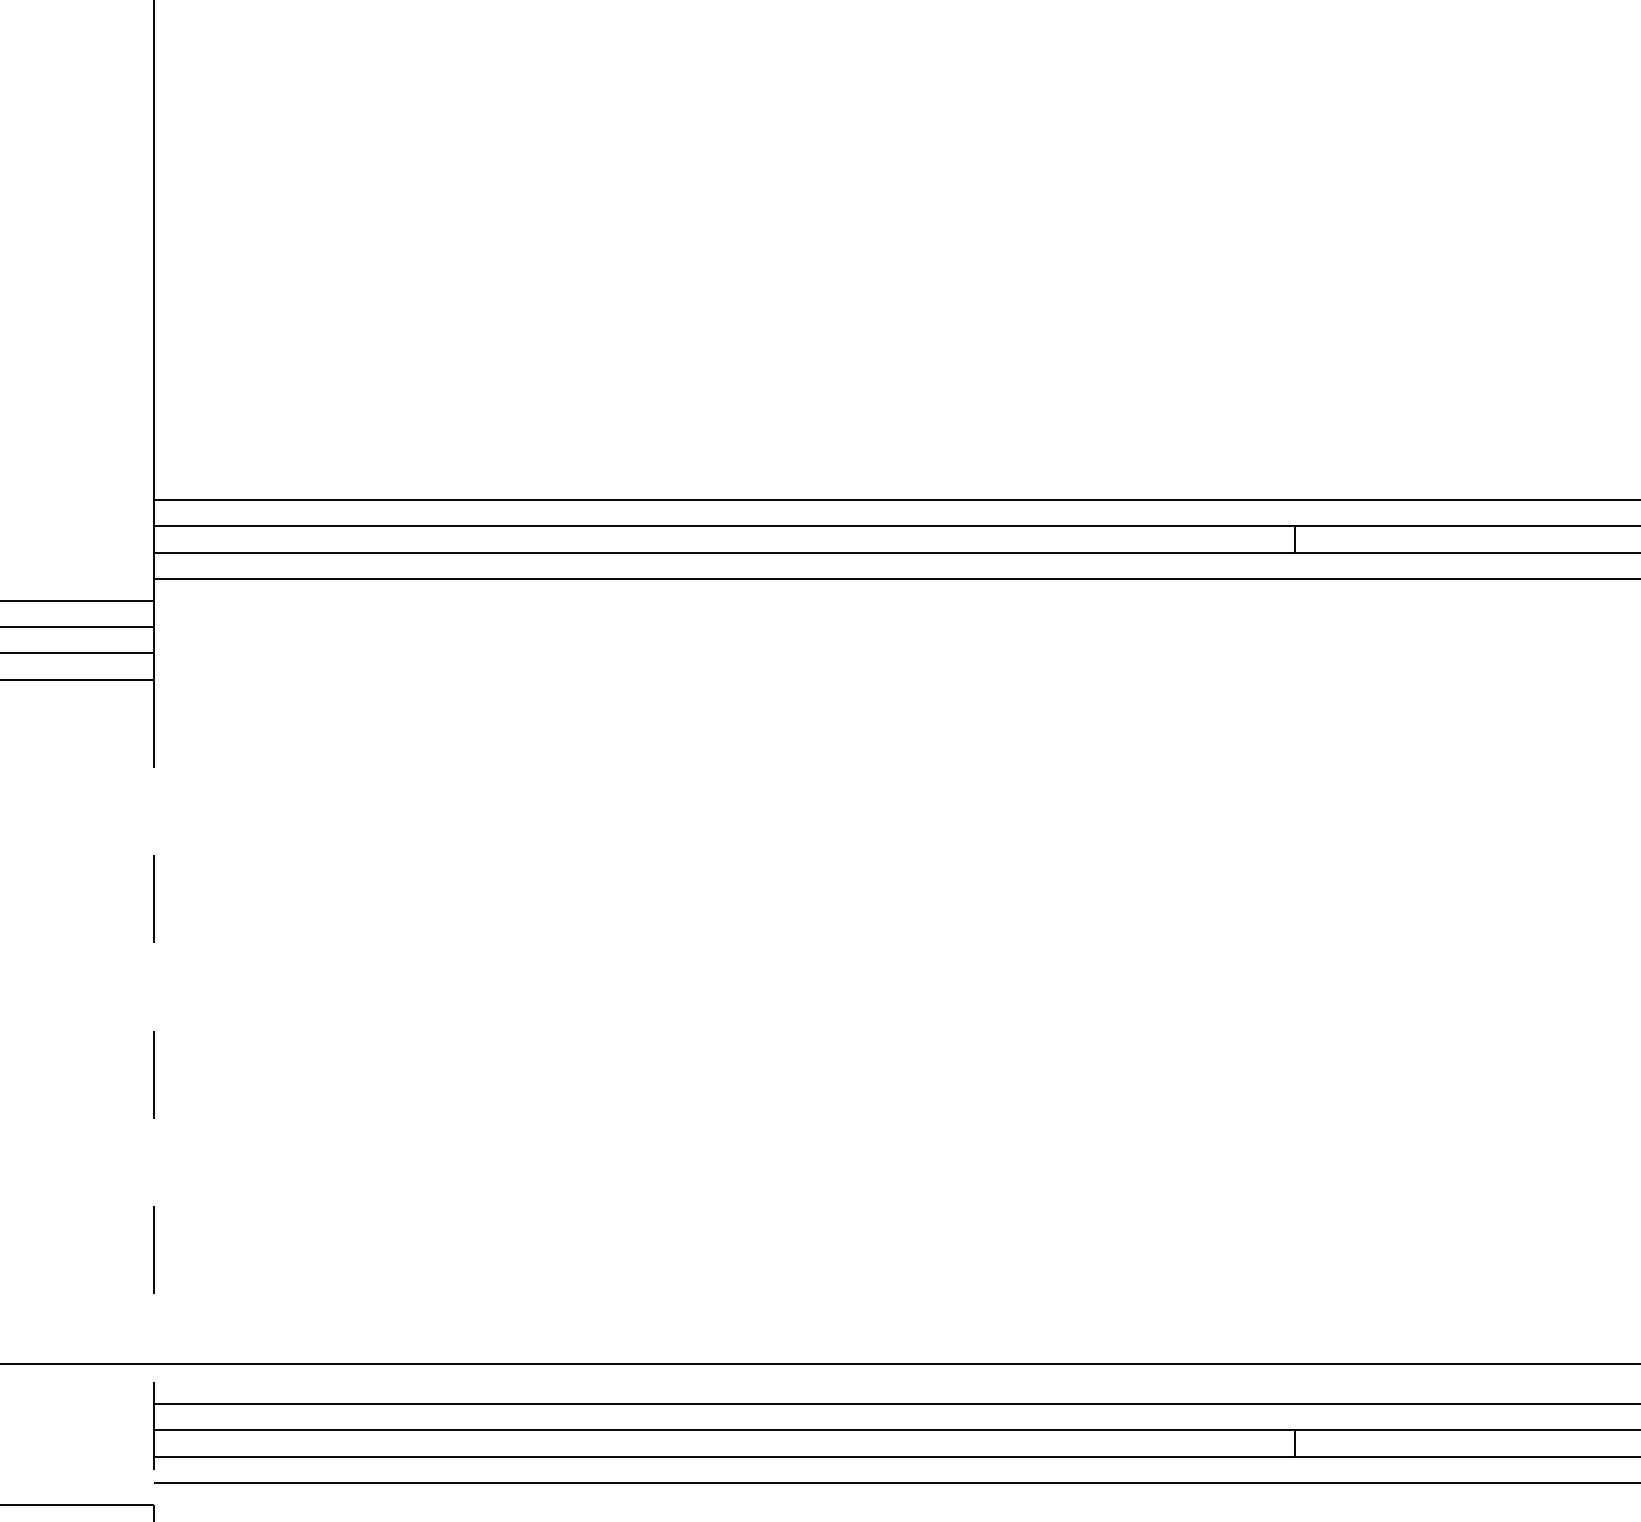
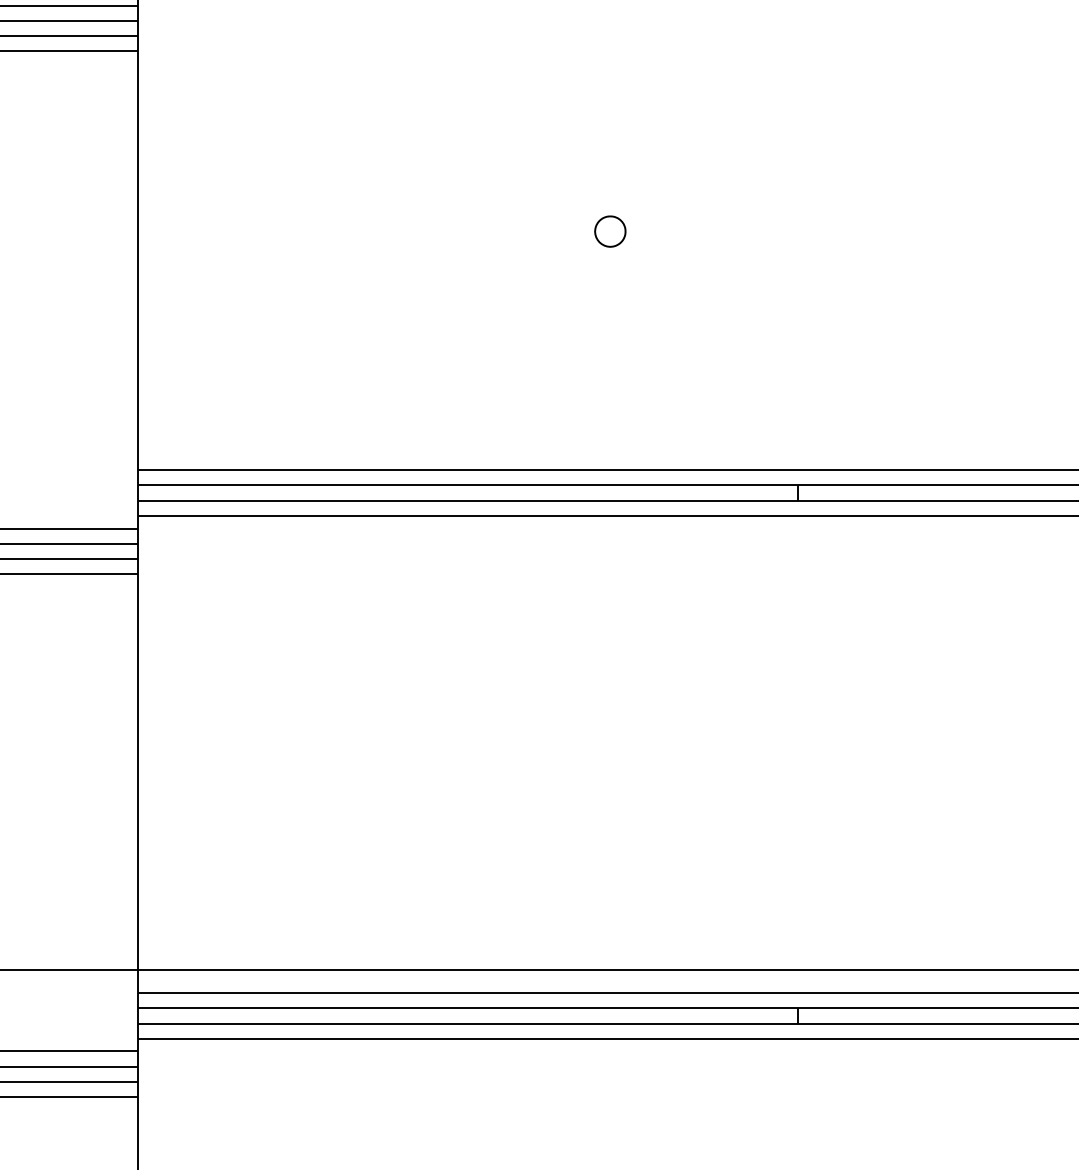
part: (970, 87) -> (610, 231), added
line: (154, 1091) -> (138, 812), dashed -> solid

